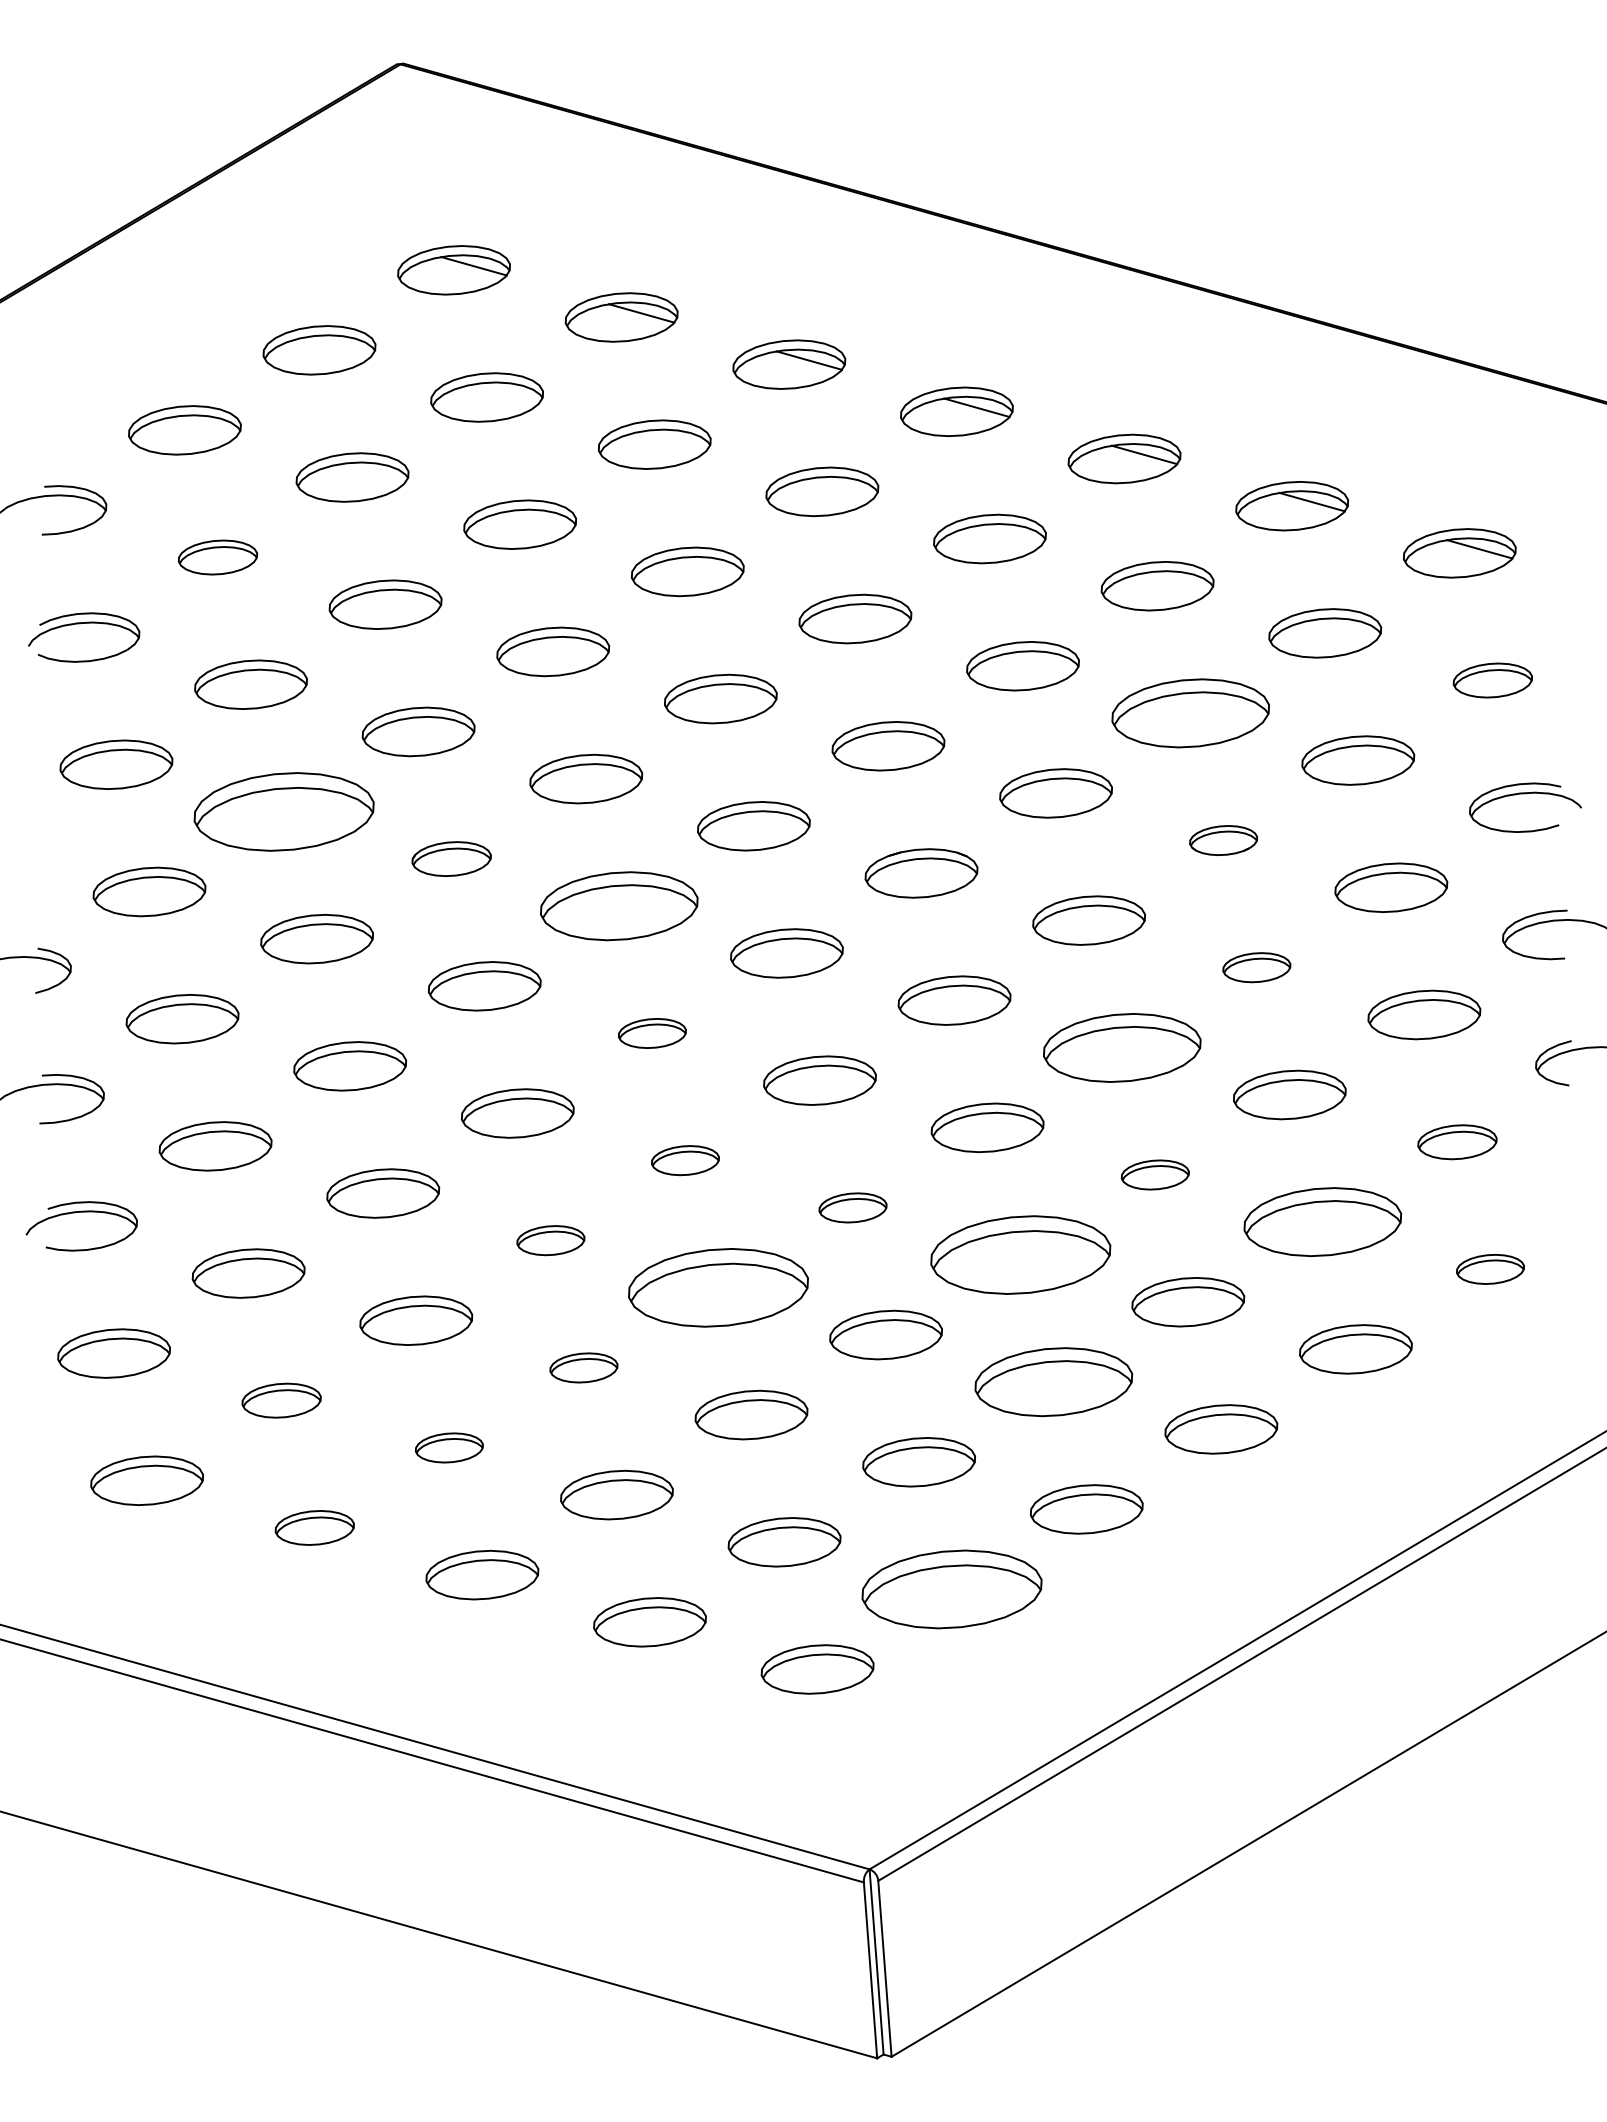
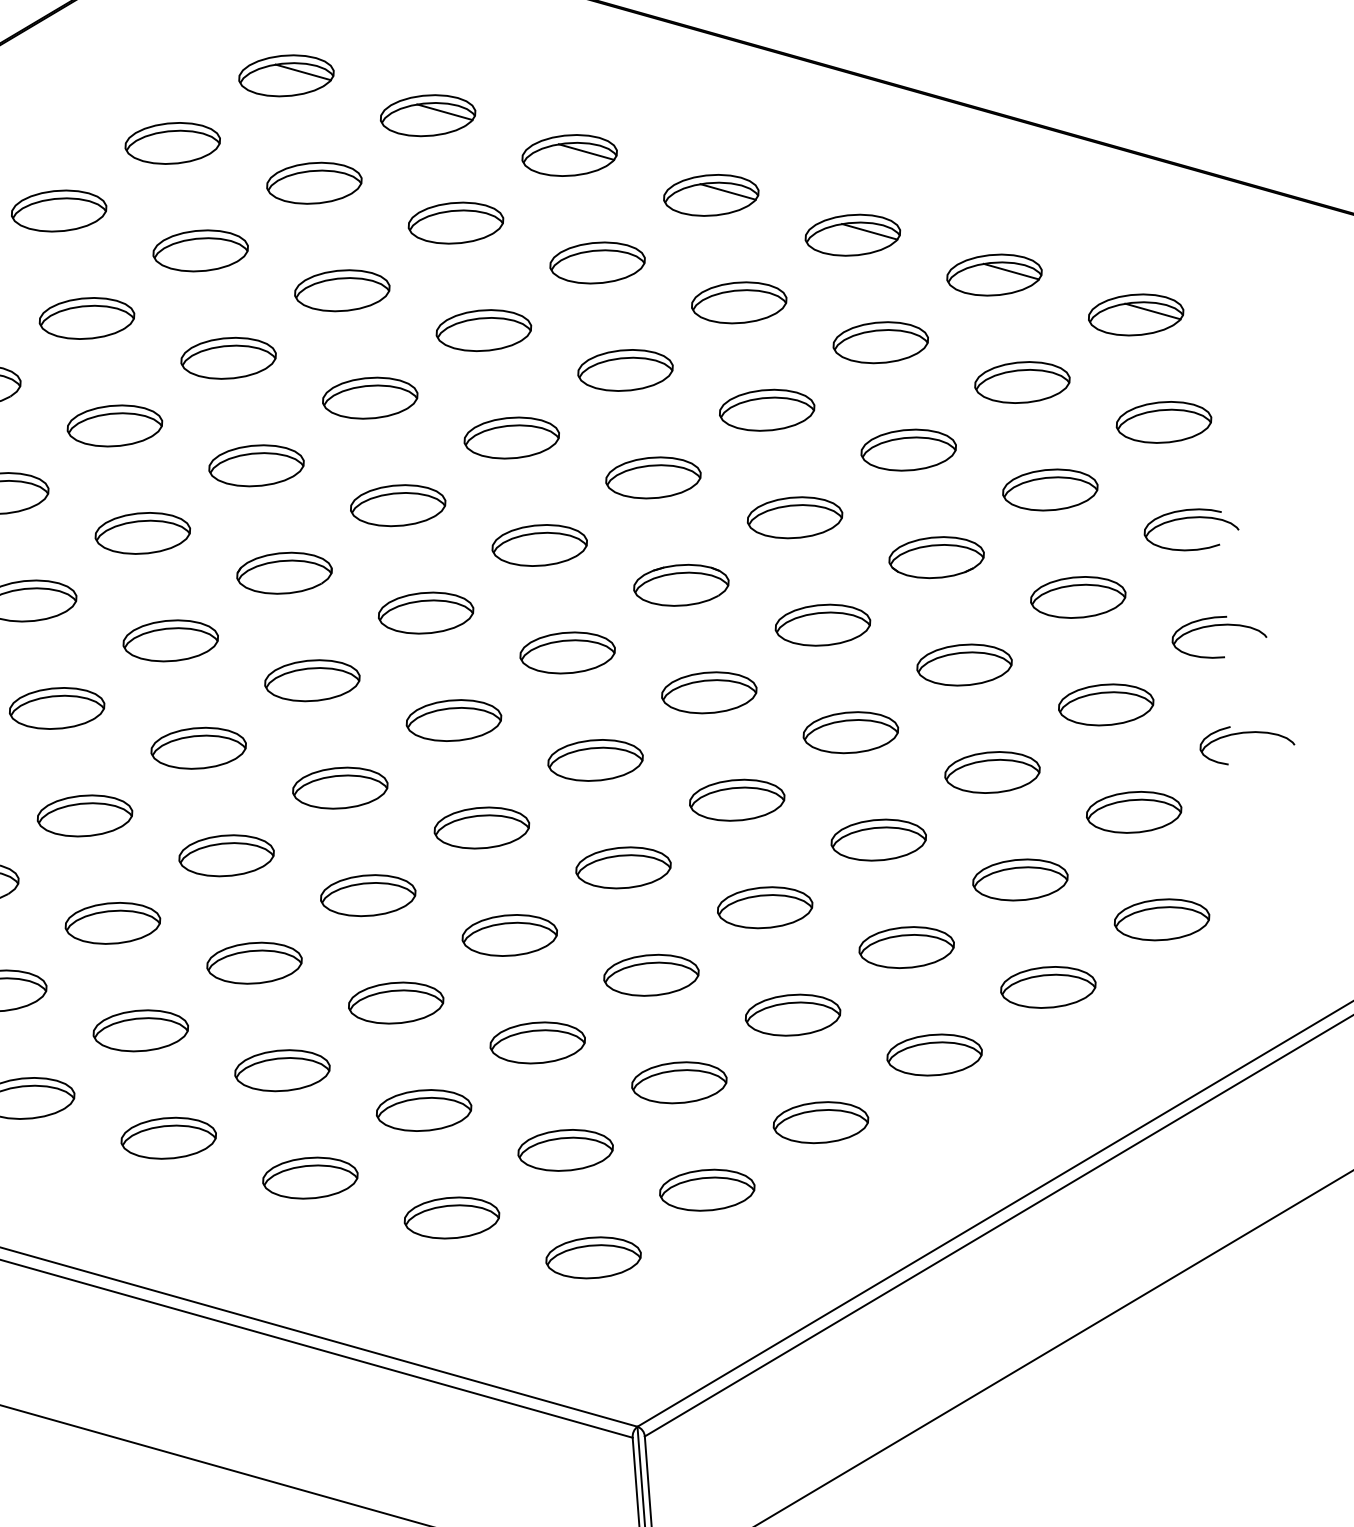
part: (217, 557) -> (86, 318), size x1.43
part: (1492, 680) -> (1163, 422), size x1.43
part: (1190, 713) -> (908, 450), size x0.71
part: (283, 811) -> (142, 533), size x0.62
part: (1223, 840) -> (936, 557), size x1.67
part: (451, 858) -> (284, 572), size x1.43
part: (619, 906) -> (426, 613), size x0.71
part: (1256, 967) -> (964, 664), size x1.67
part: (652, 1033) -> (454, 720), size x1.67
part: (1121, 1047) -> (850, 732), size x0.71
part: (1457, 1142) -> (1134, 812), size x1.43
part: (685, 1160) -> (481, 827), size x1.67
part: (1155, 1174) -> (879, 839), size x1.67
part: (852, 1207) -> (623, 867), size x1.67
part: (1322, 1222) -> (1020, 880), size x0.71
part: (550, 1240) -> (367, 895), size x1.67
part: (1020, 1254) -> (764, 907), size x0.62
part: (1490, 1269) -> (1162, 919), size x1.67
part: (718, 1287) -> (509, 935), size x0.62
part: (583, 1367) -> (395, 1002), size x1.67
part: (1053, 1382) -> (792, 1015), size x0.71
part: (281, 1400) -> (140, 1030), size x1.43
part: (449, 1447) -> (282, 1070), size x1.67
part: (314, 1527) -> (168, 1137), size x1.43
part: (952, 1589) -> (707, 1190), size x0.62

